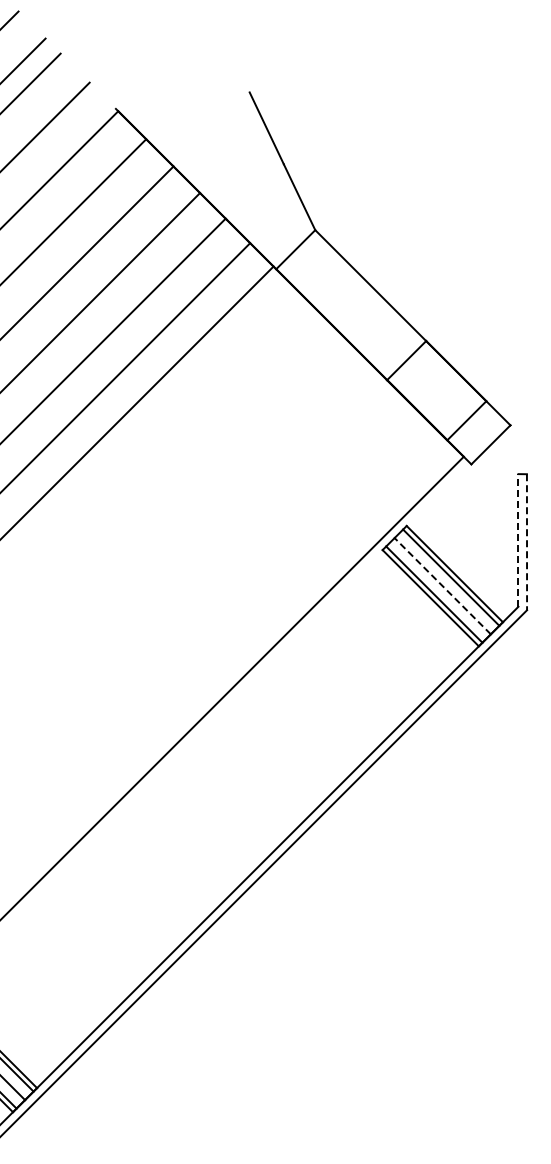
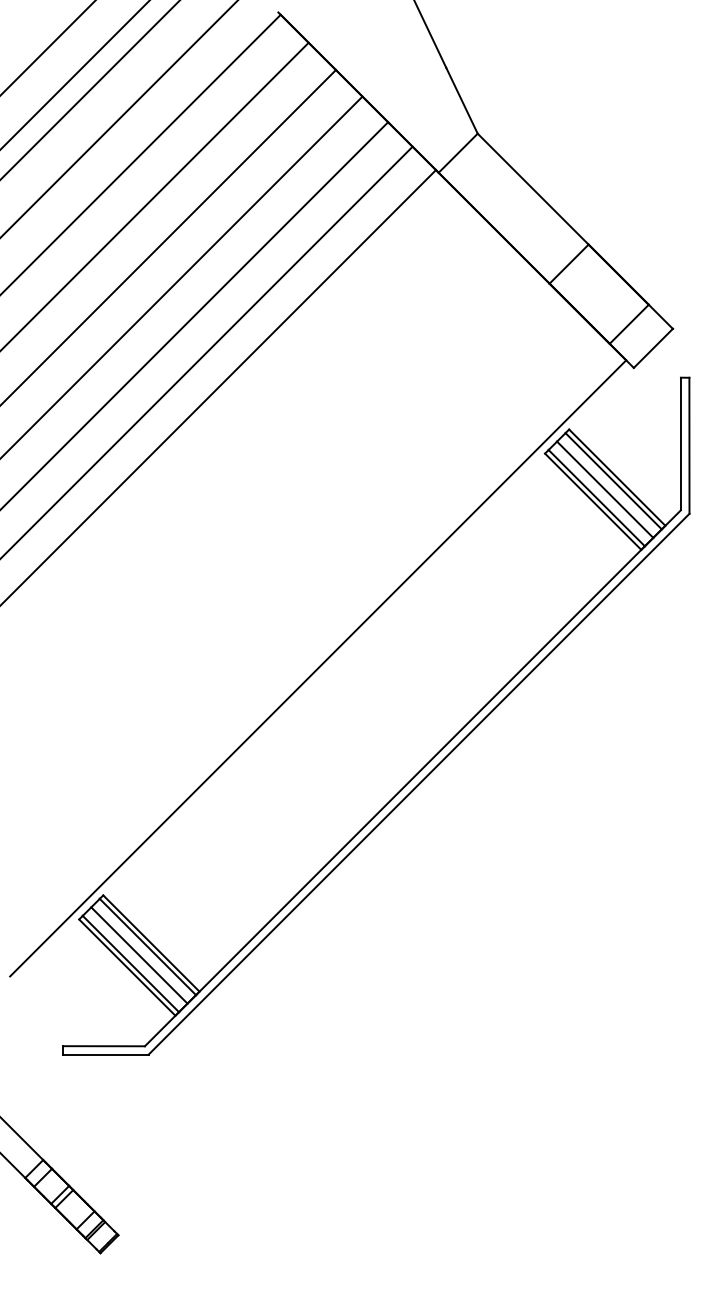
line: (518, 539) -> (680, 443), dashed -> solid
line: (527, 542) -> (689, 446), dashed -> solid
line: (442, 585) -> (604, 489), dashed -> solid

